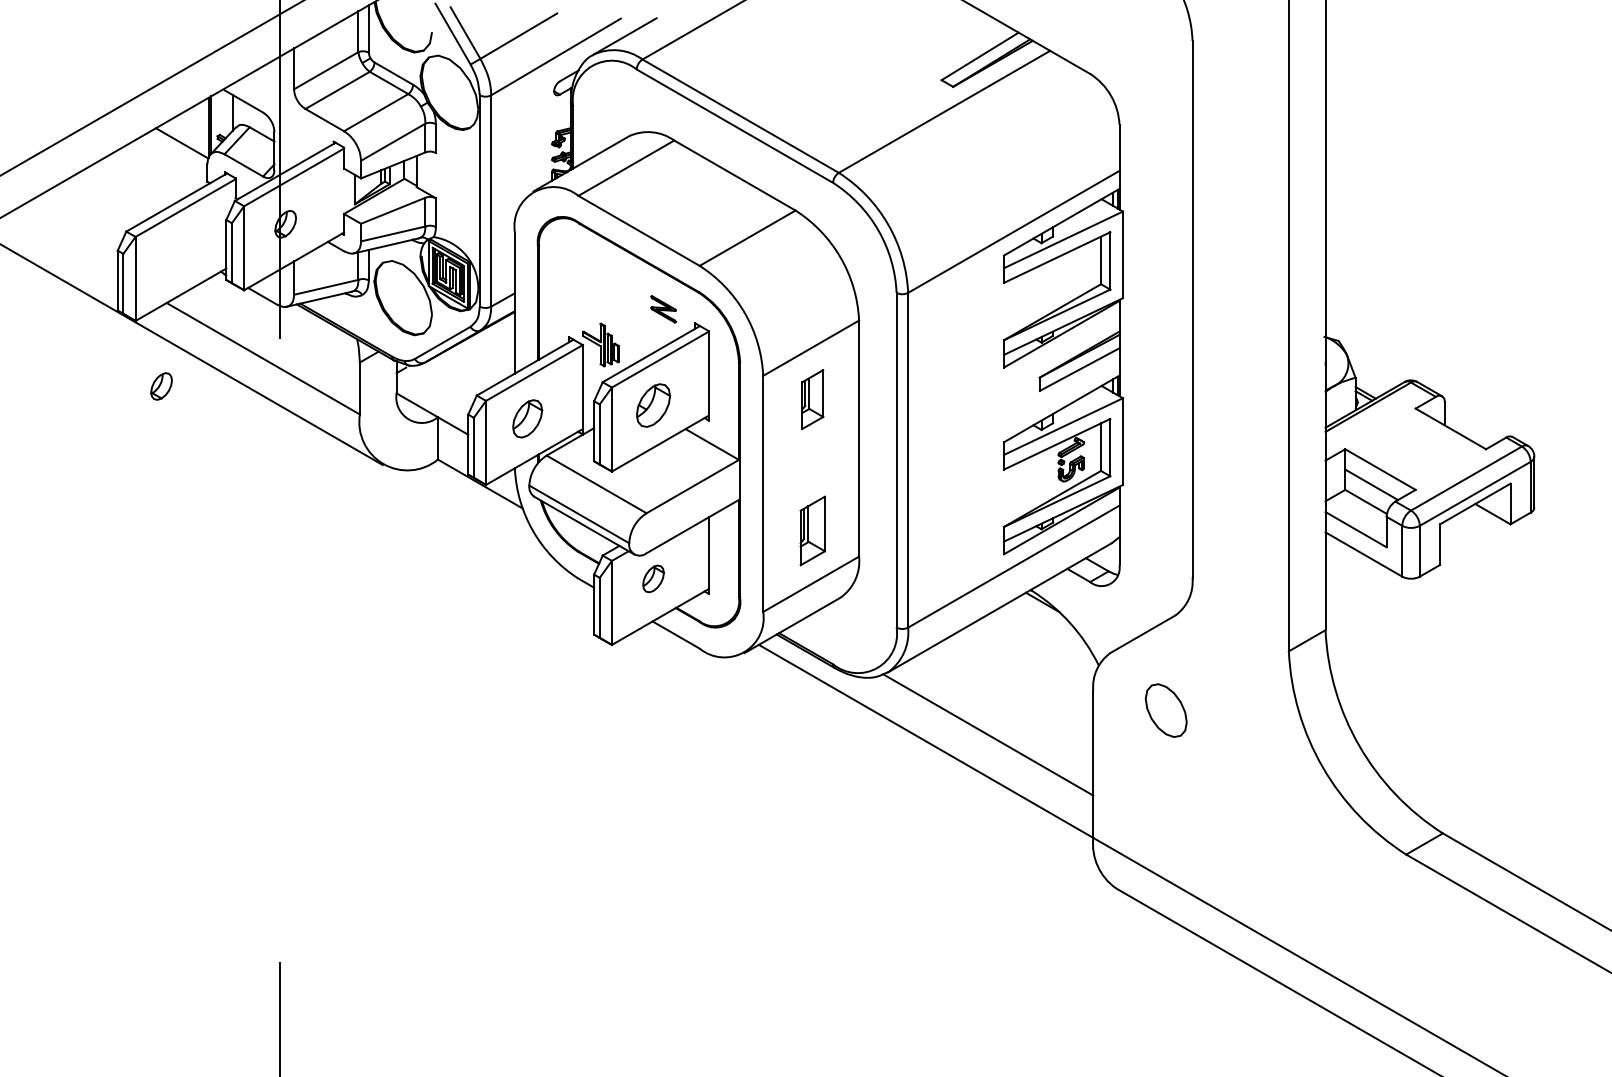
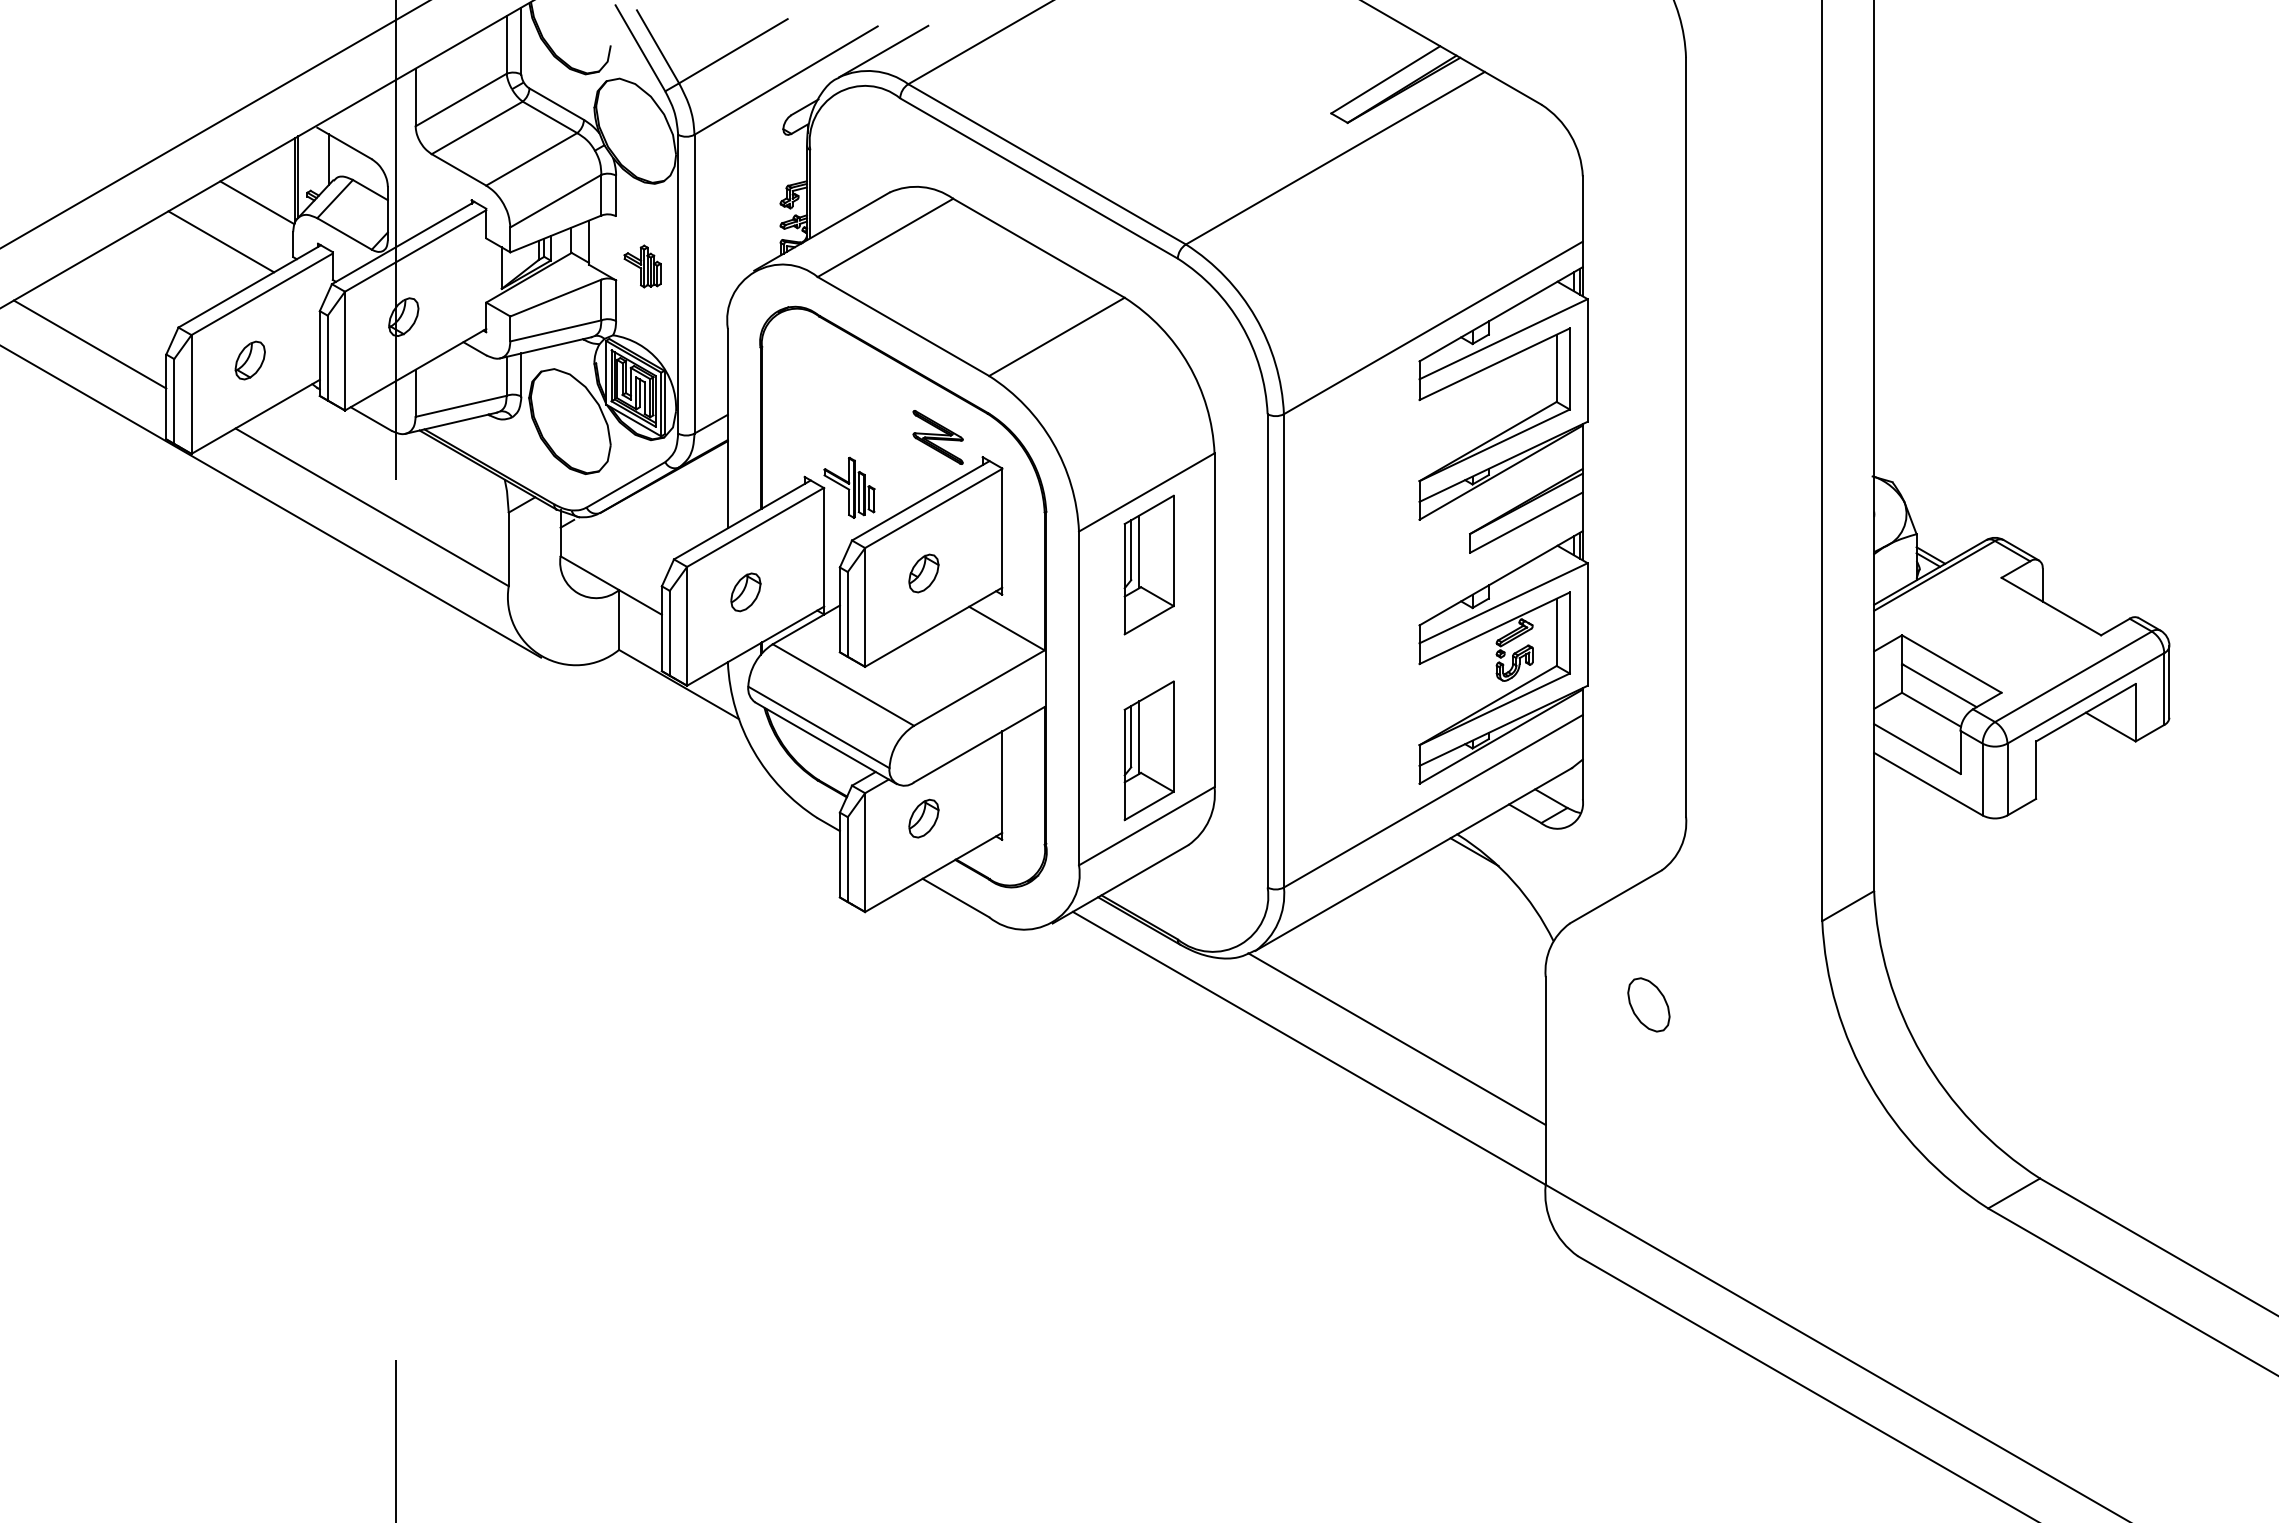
line: (156, 170) -> (221, 241), added
part: (454, 188) -> (642, 266), added
line: (63, 243) -> (89, 344), added
part: (663, 309) -> (937, 437), size x1.43
part: (161, 386) -> (249, 360), moved
part: (812, 399) -> (1148, 564), size x1.67
part: (653, 405) -> (923, 573), size x0.62
part: (527, 418) -> (745, 592), size x0.71
part: (812, 530) -> (1148, 750), size x1.43
part: (1165, 710) -> (1648, 1004), size x0.71

